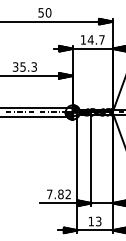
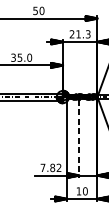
text: (92, 39) -> (80, 33), 14.7 -> 21.3
text: (34, 66) -> (29, 57), 35.3 -> 35.0
line: (91, 161) -> (79, 139), solid -> dashed
text: (98, 221) -> (85, 191), 13 -> 10

